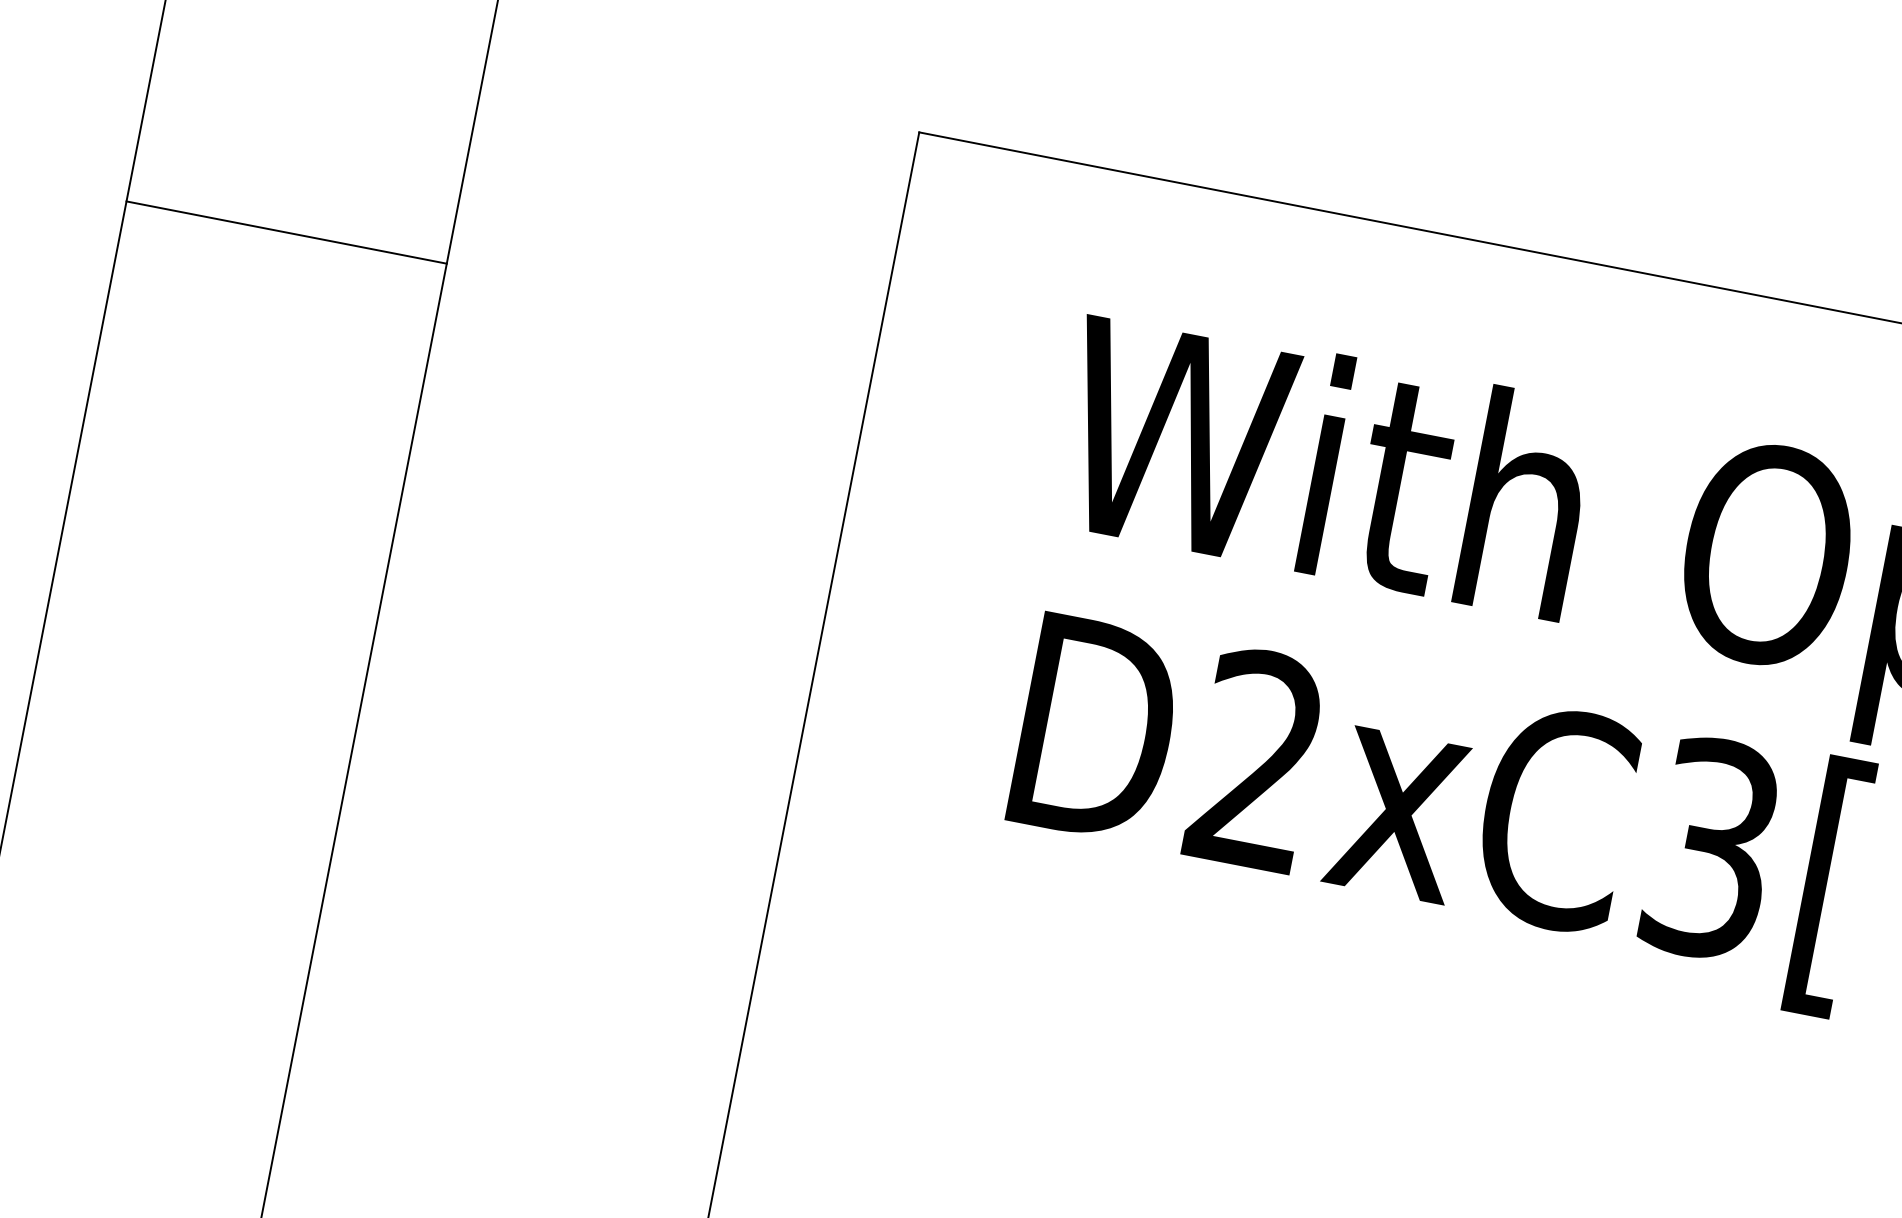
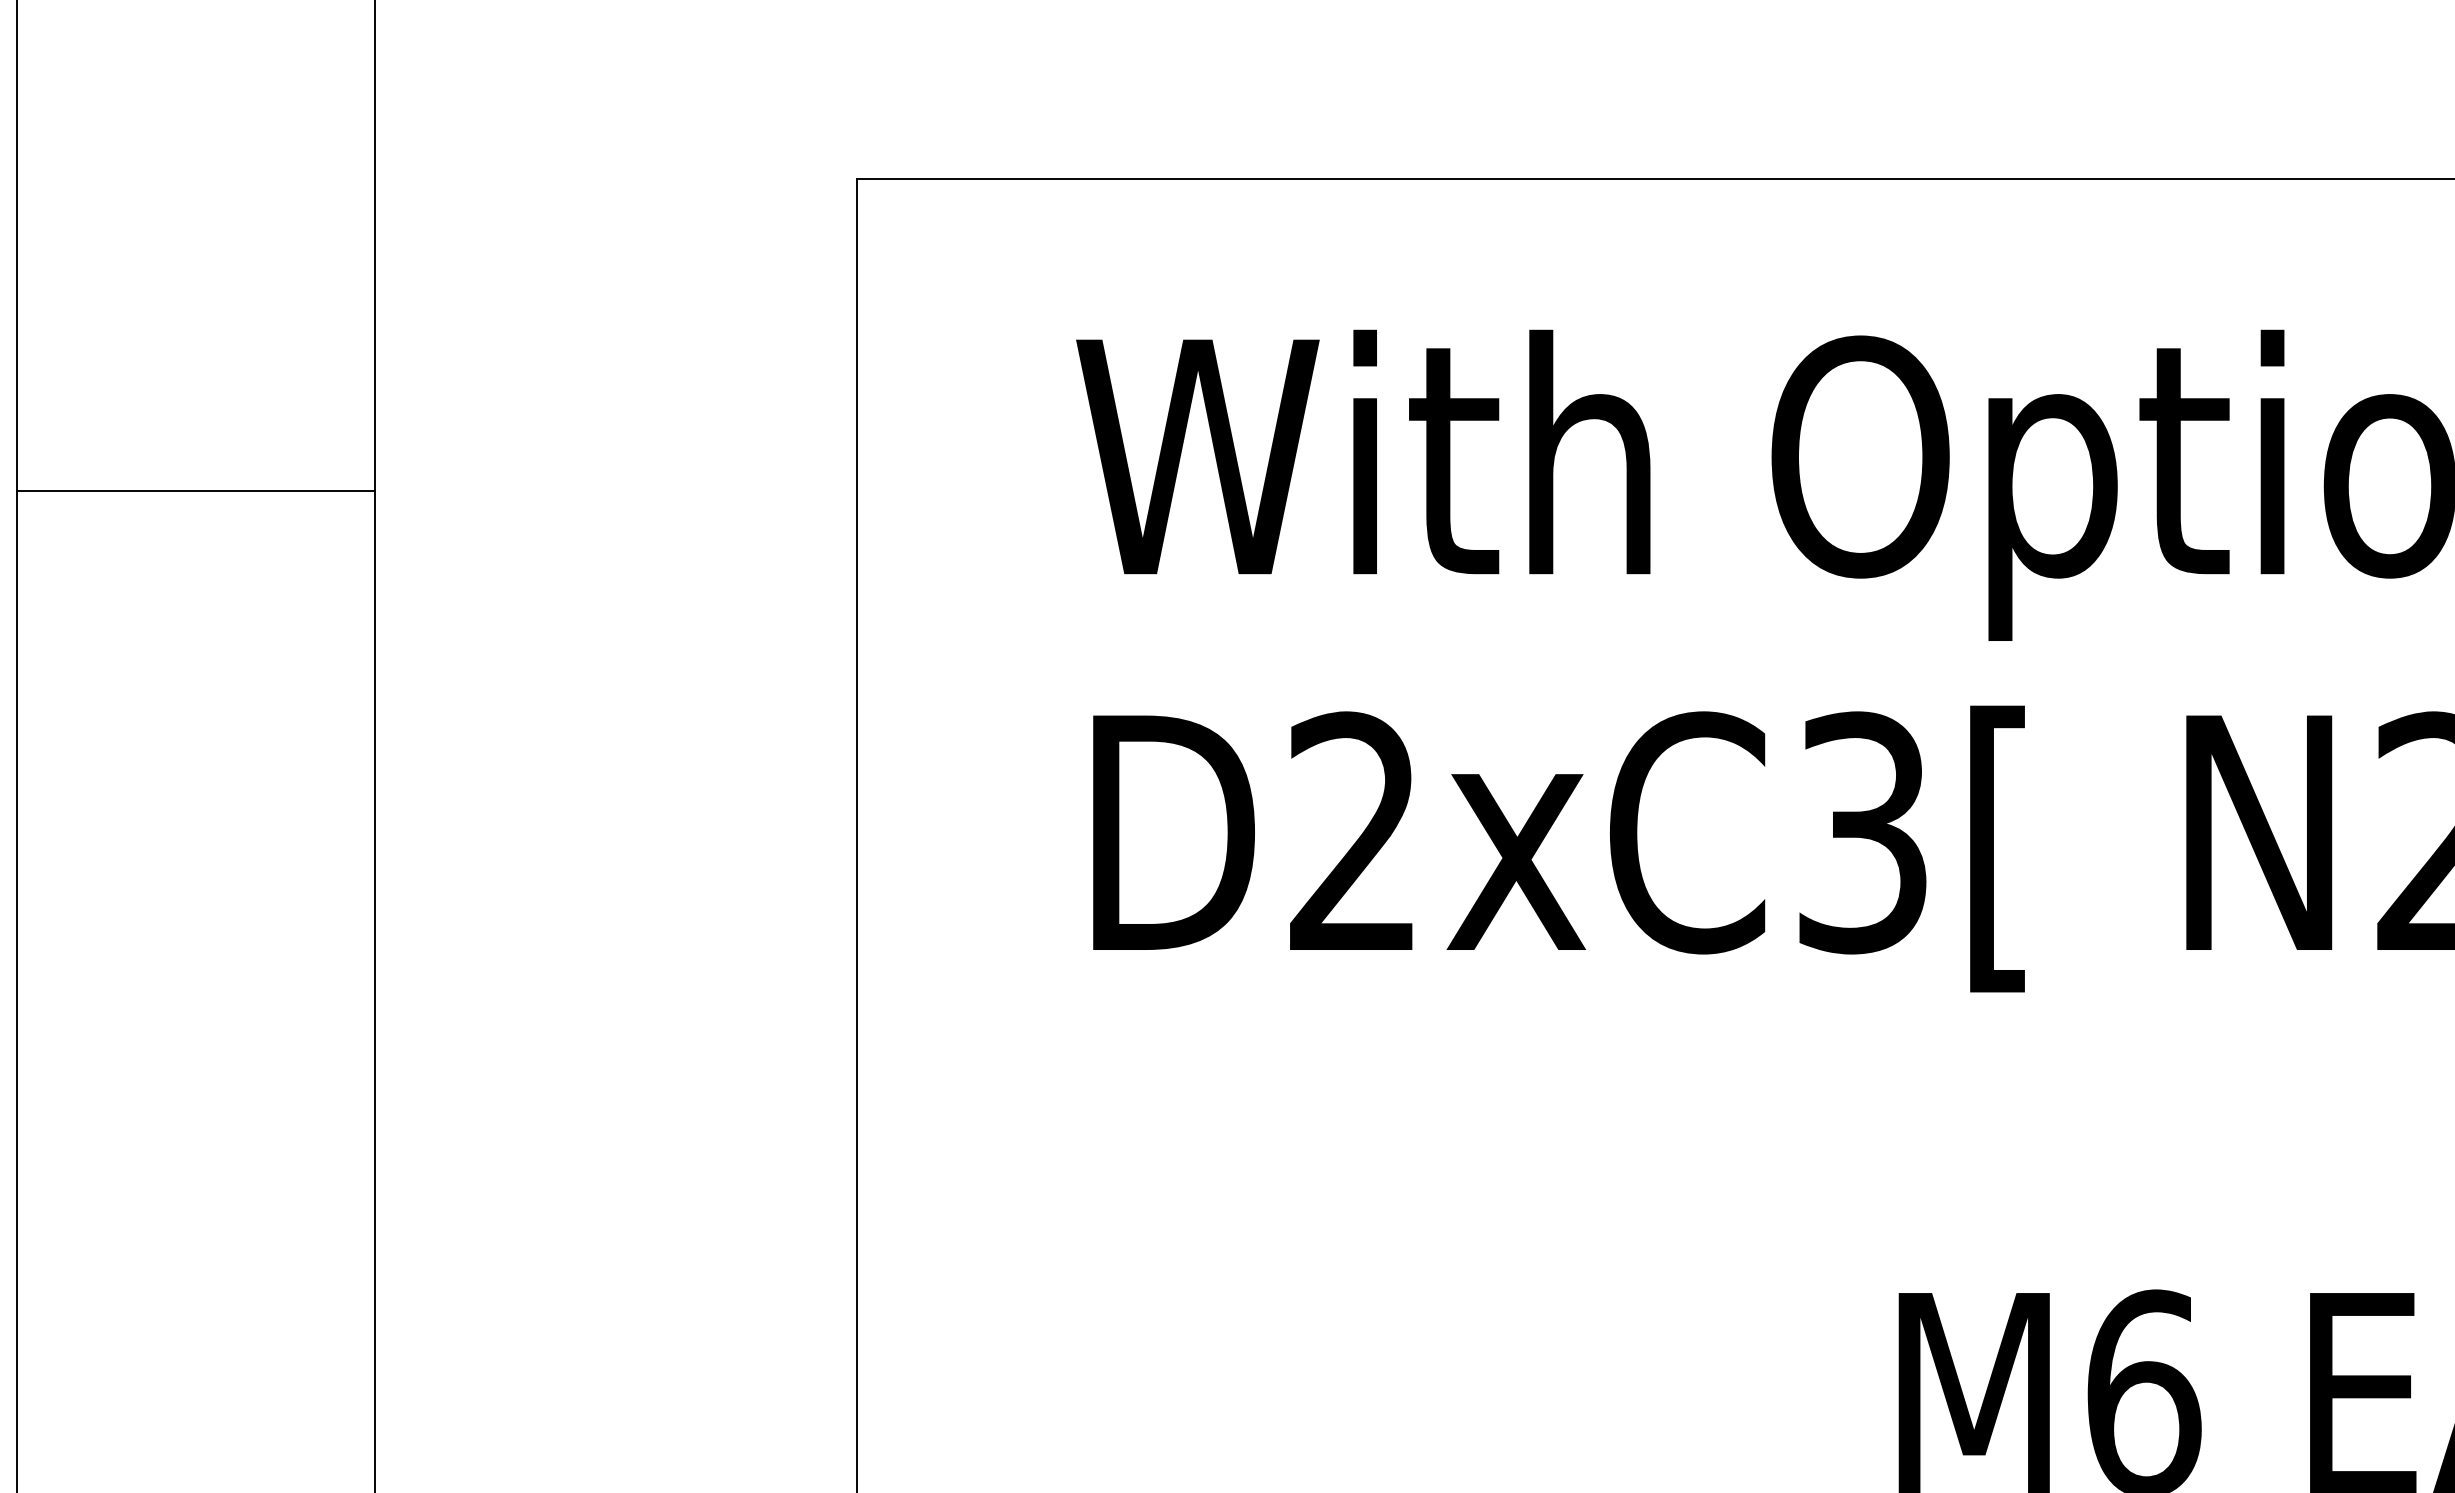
line: (286, 232) -> (195, 490), moved
text: (1437, 810) -> (1558, 848), moved

